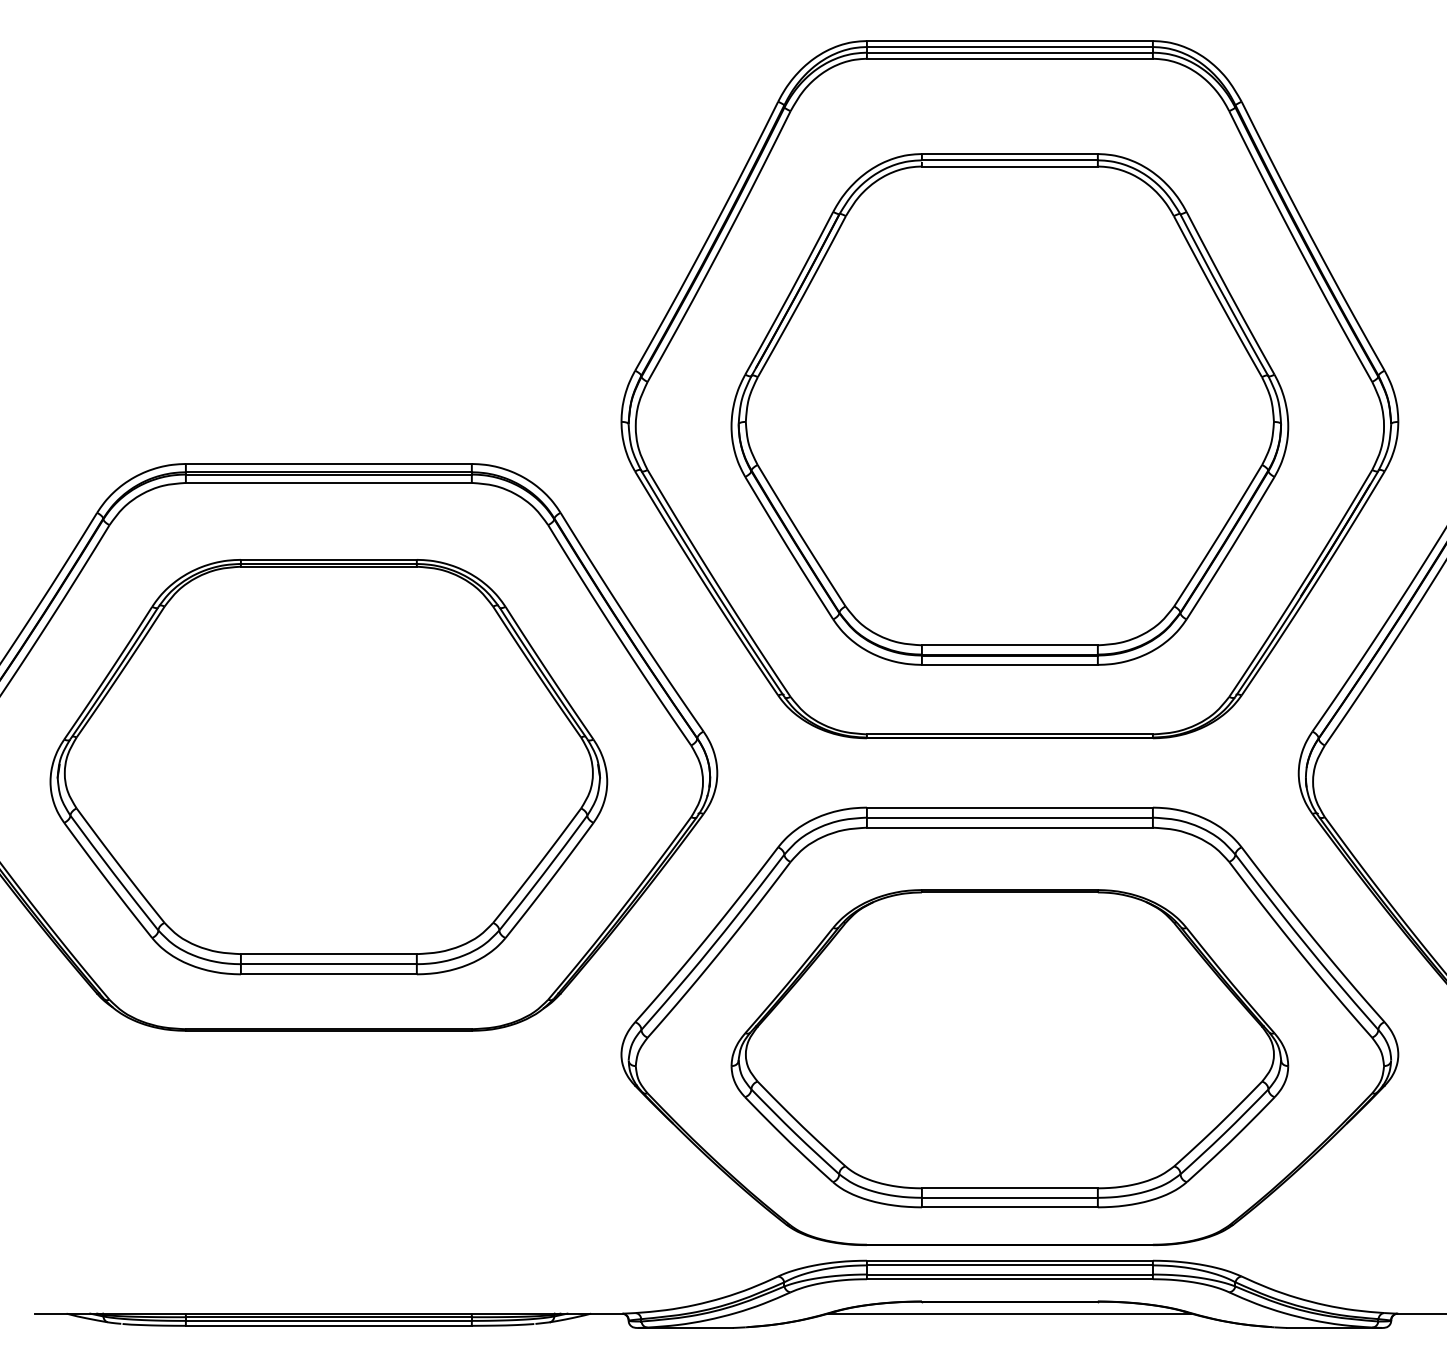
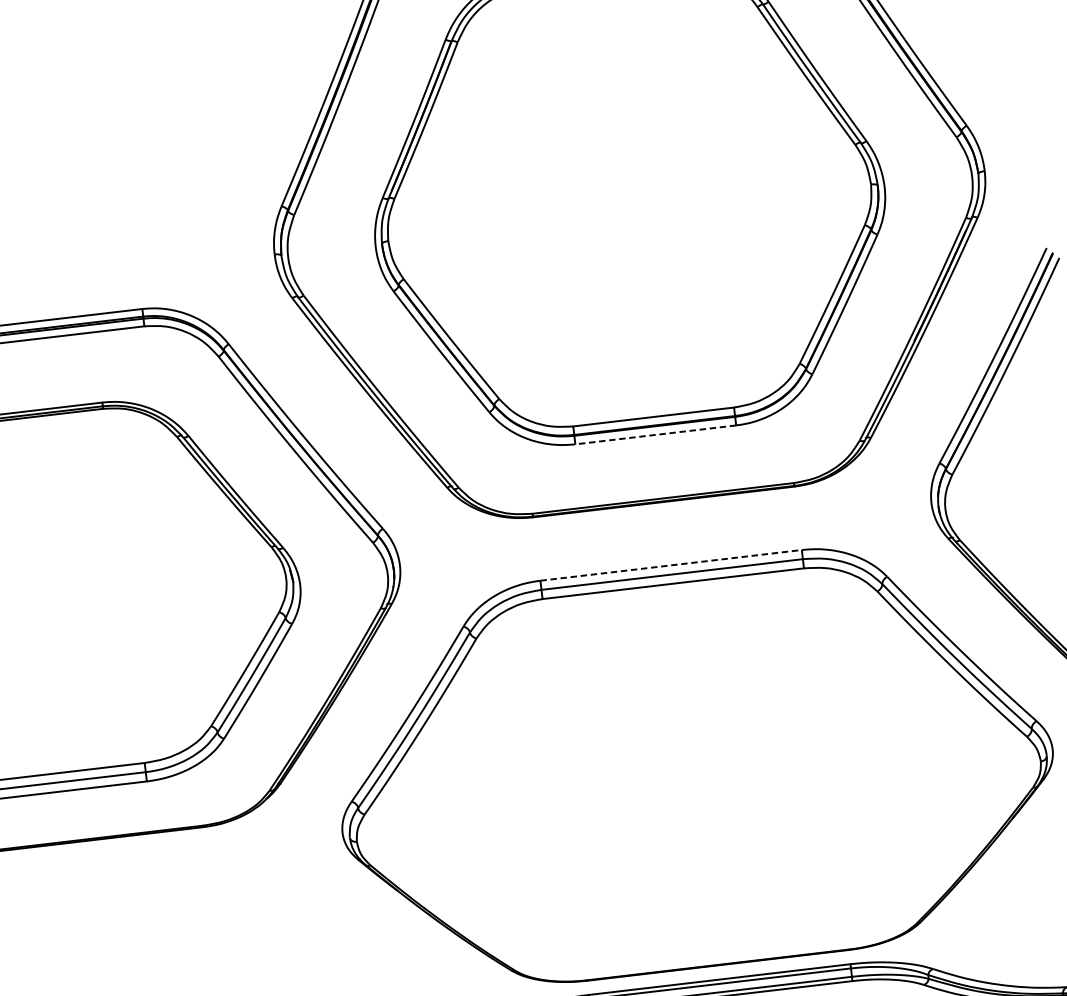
line: (1009, 664) -> (655, 434), solid -> dashed
line: (1009, 807) -> (670, 565), solid -> dashed
part: (1009, 1048) -> (696, 785), removed

